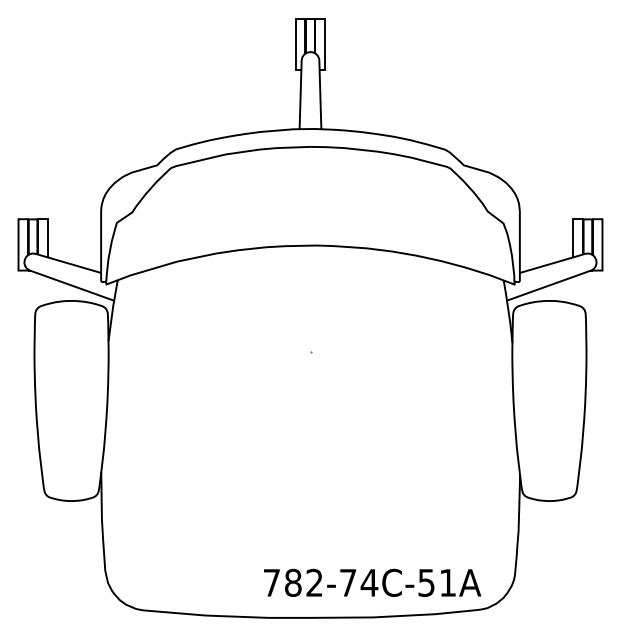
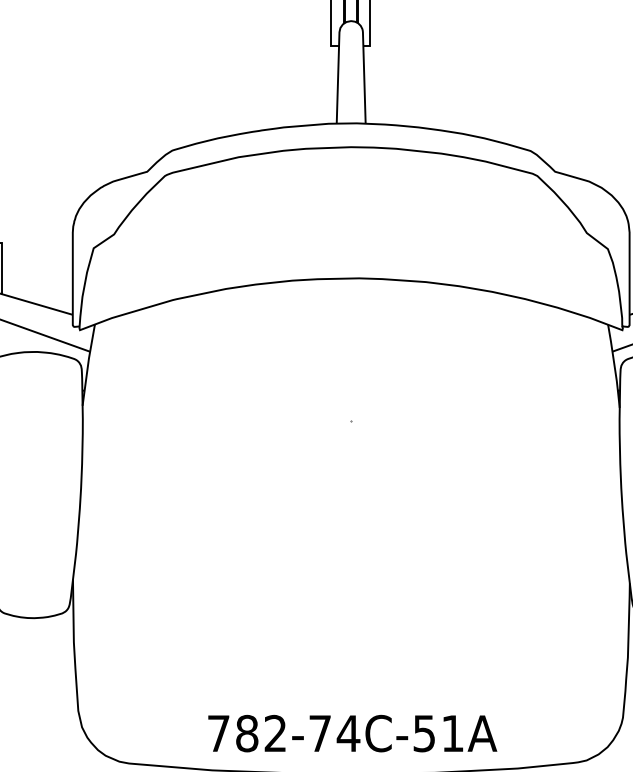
text: (372, 582) -> (352, 733), moved

